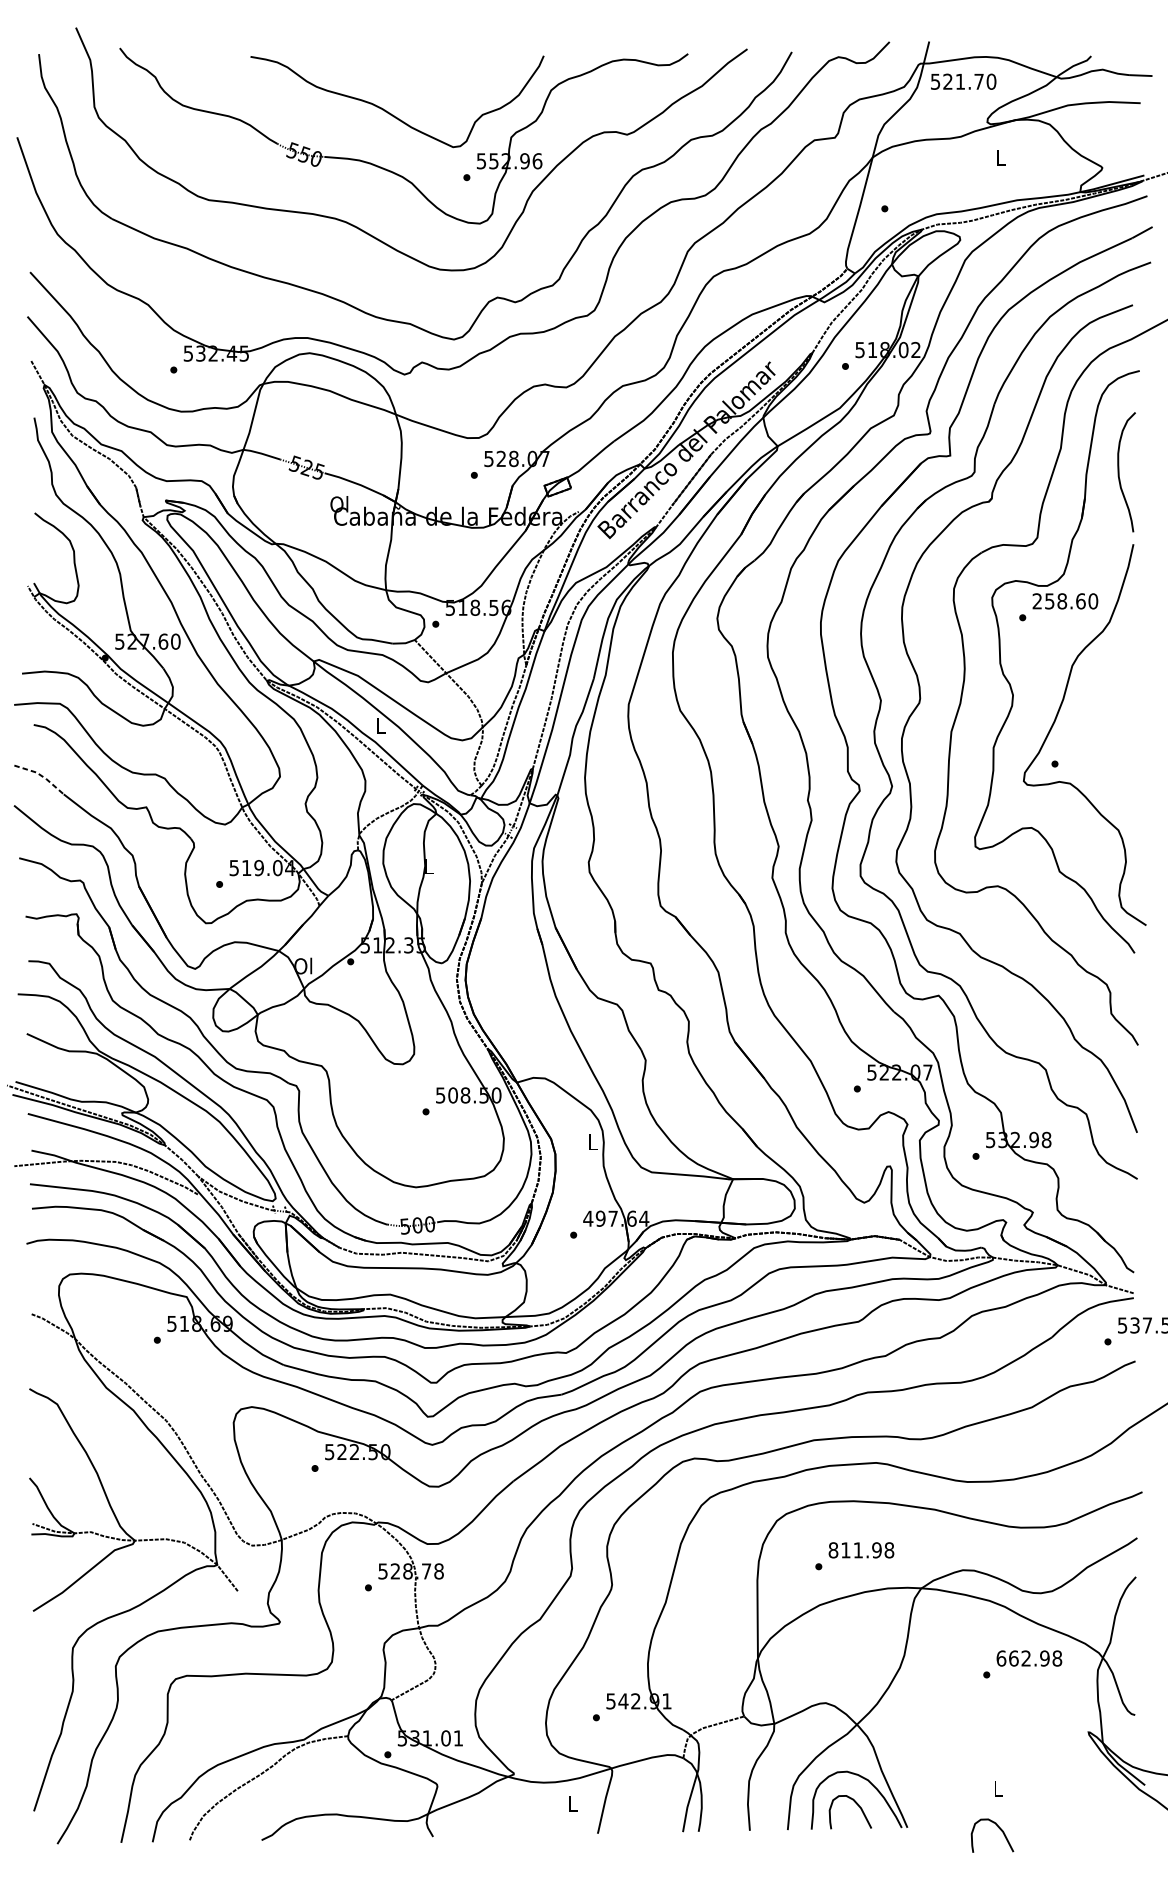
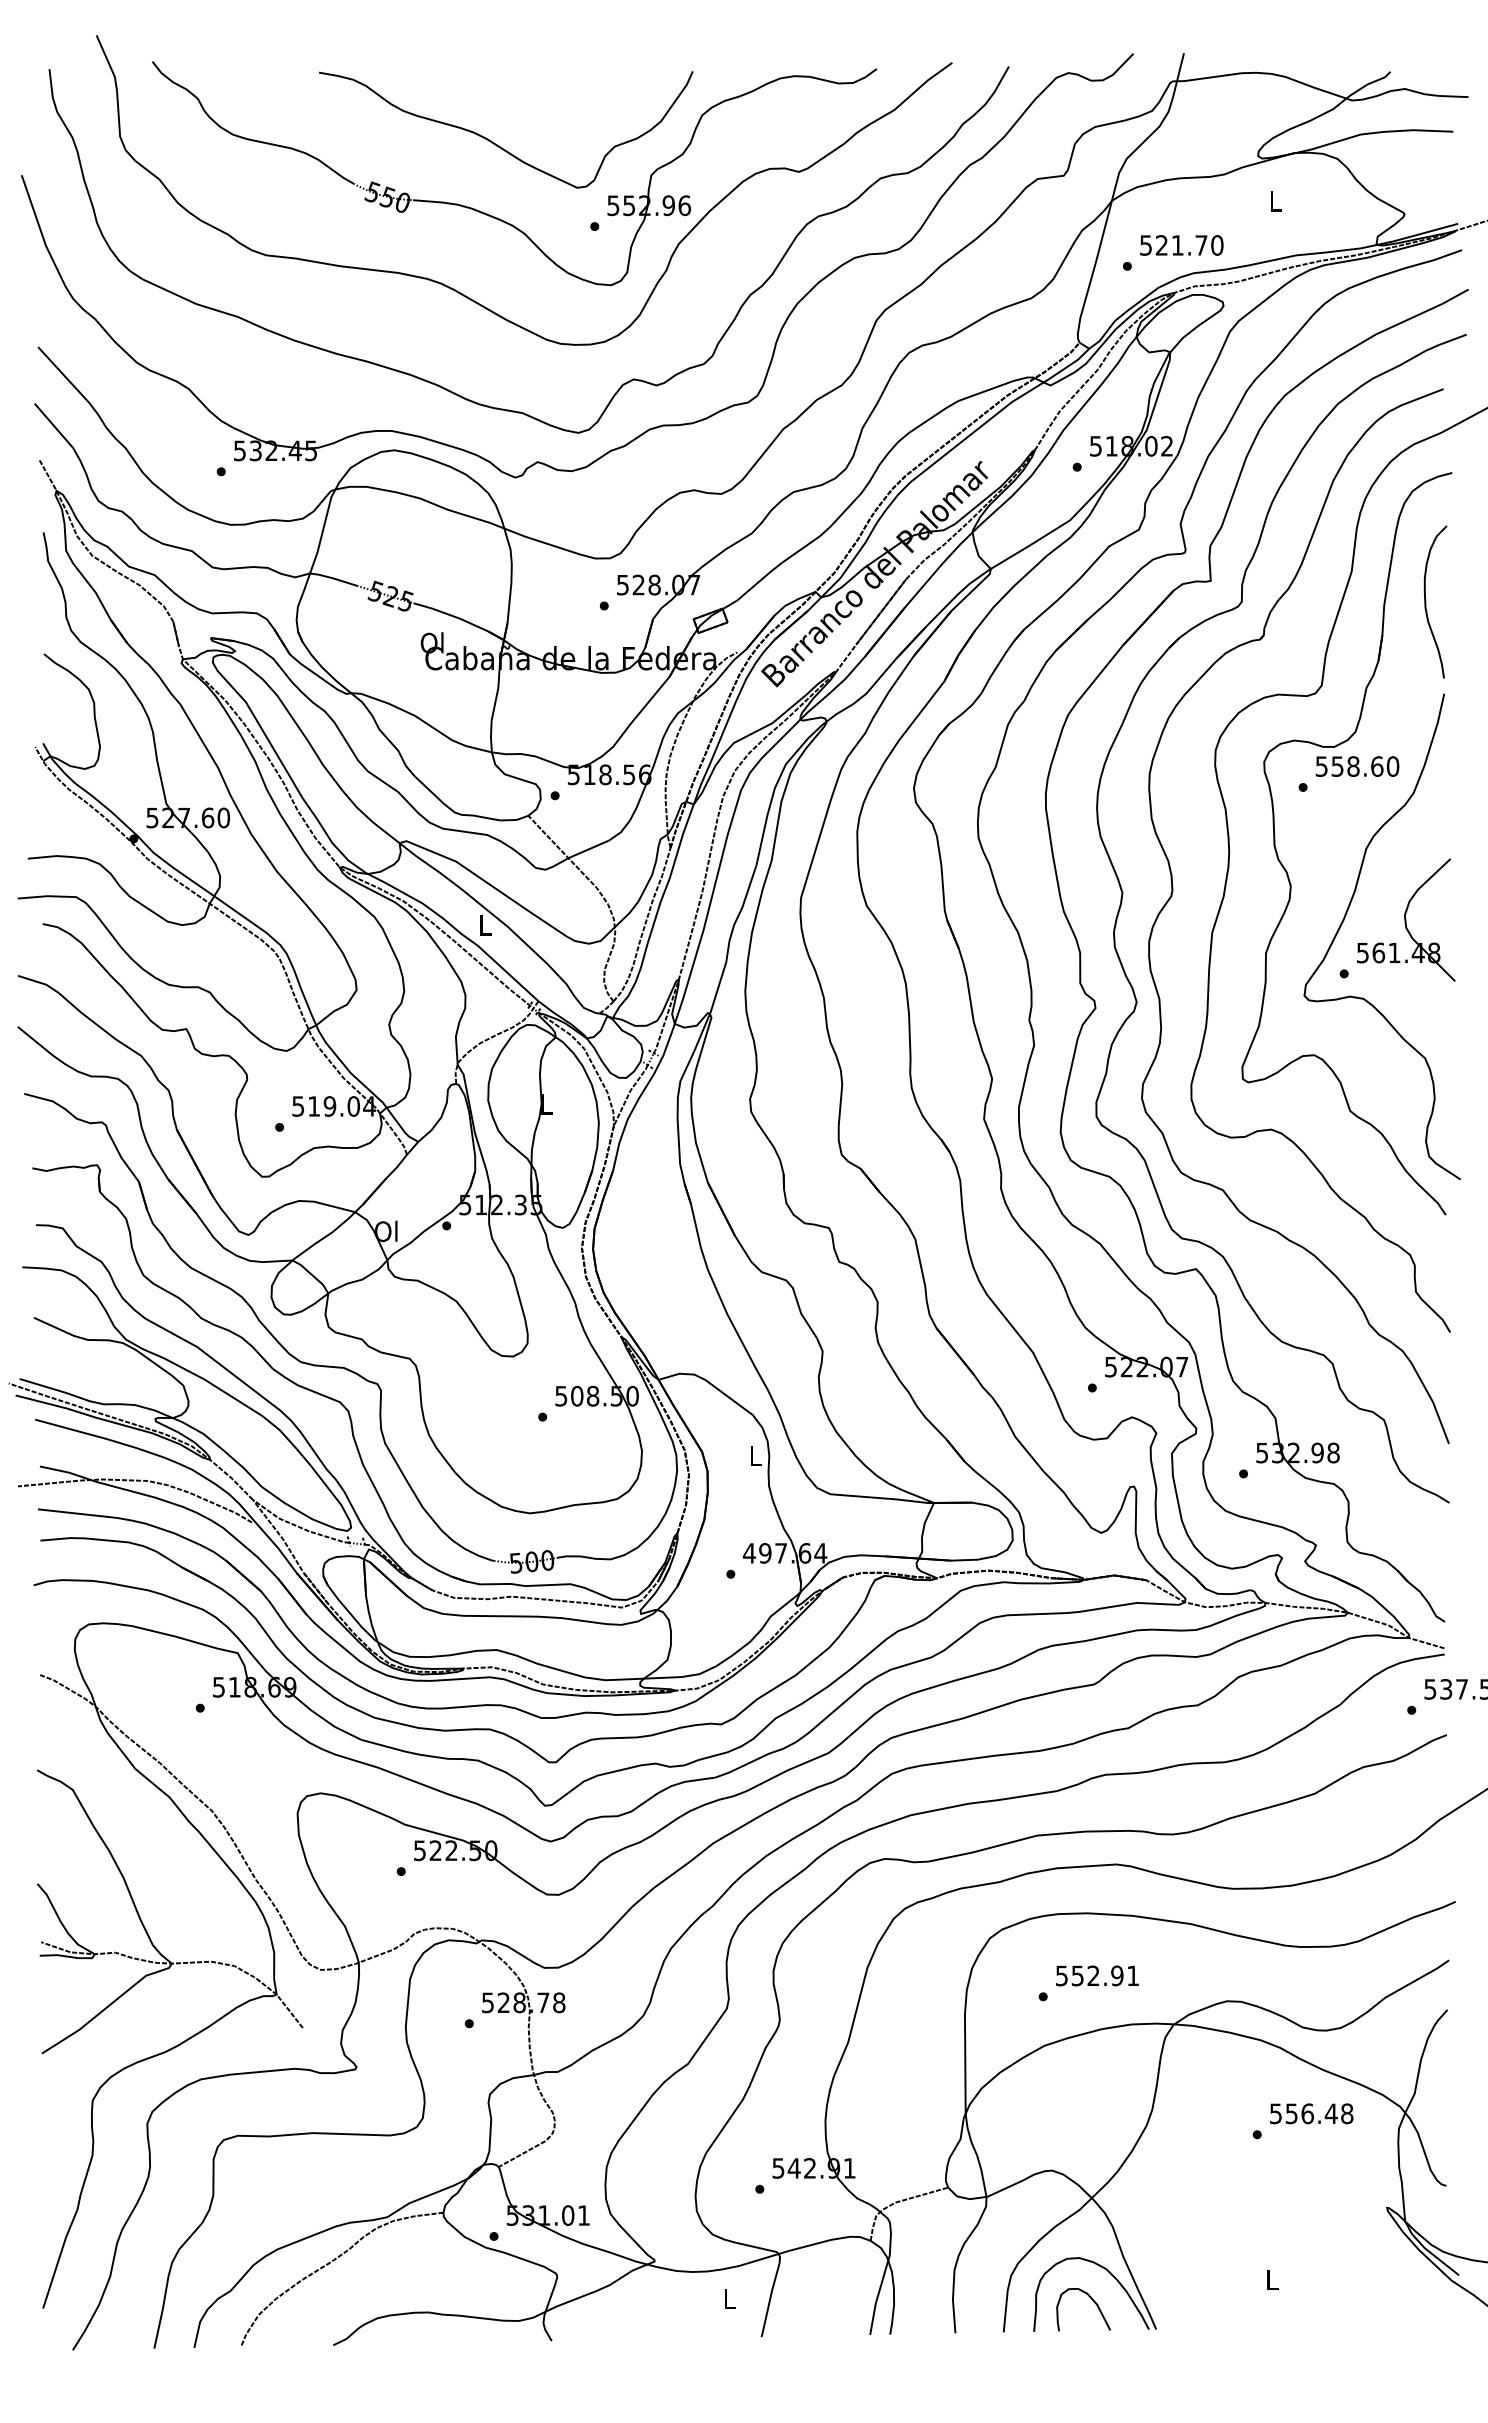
text: (963, 81) -> (1181, 245), moved
text: (1037, 601) -> (1321, 766), 258.60 -> 558.60
part: (1103, 721) -> (1406, 919), added
line: (41, 776) -> (52, 989), dashed -> solid
text: (861, 1550) -> (1097, 1975), 811.98 -> 552.91
text: (1023, 1658) -> (1303, 2113), 662.98 -> 556.48
curve: (1000, 1830) -> (1274, 2332), removed

